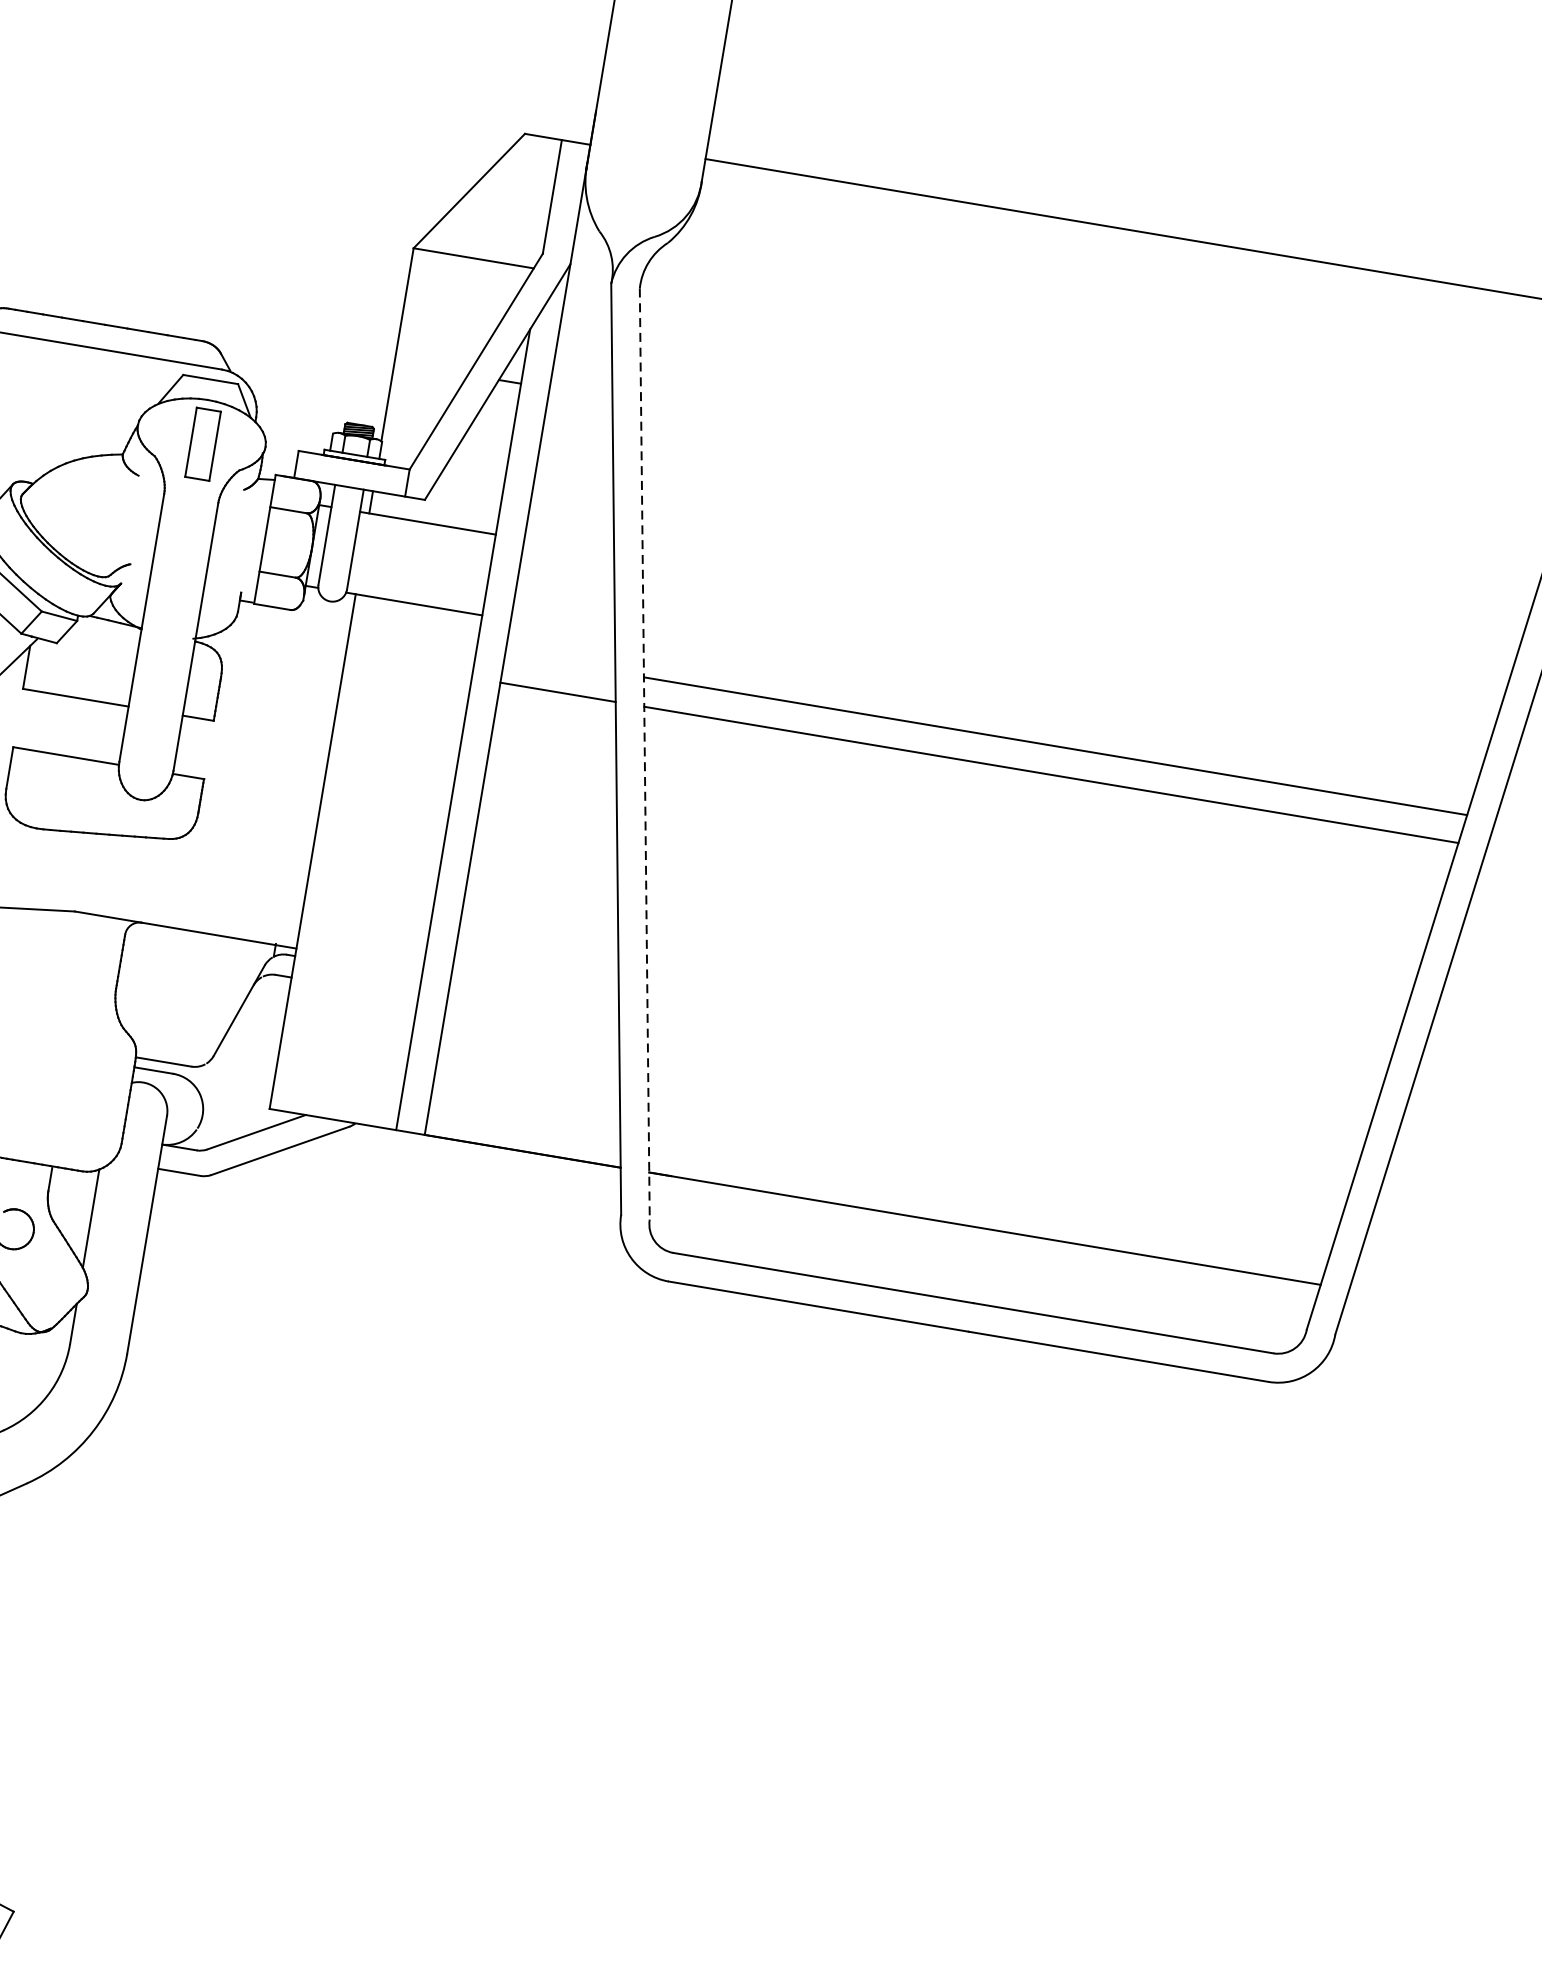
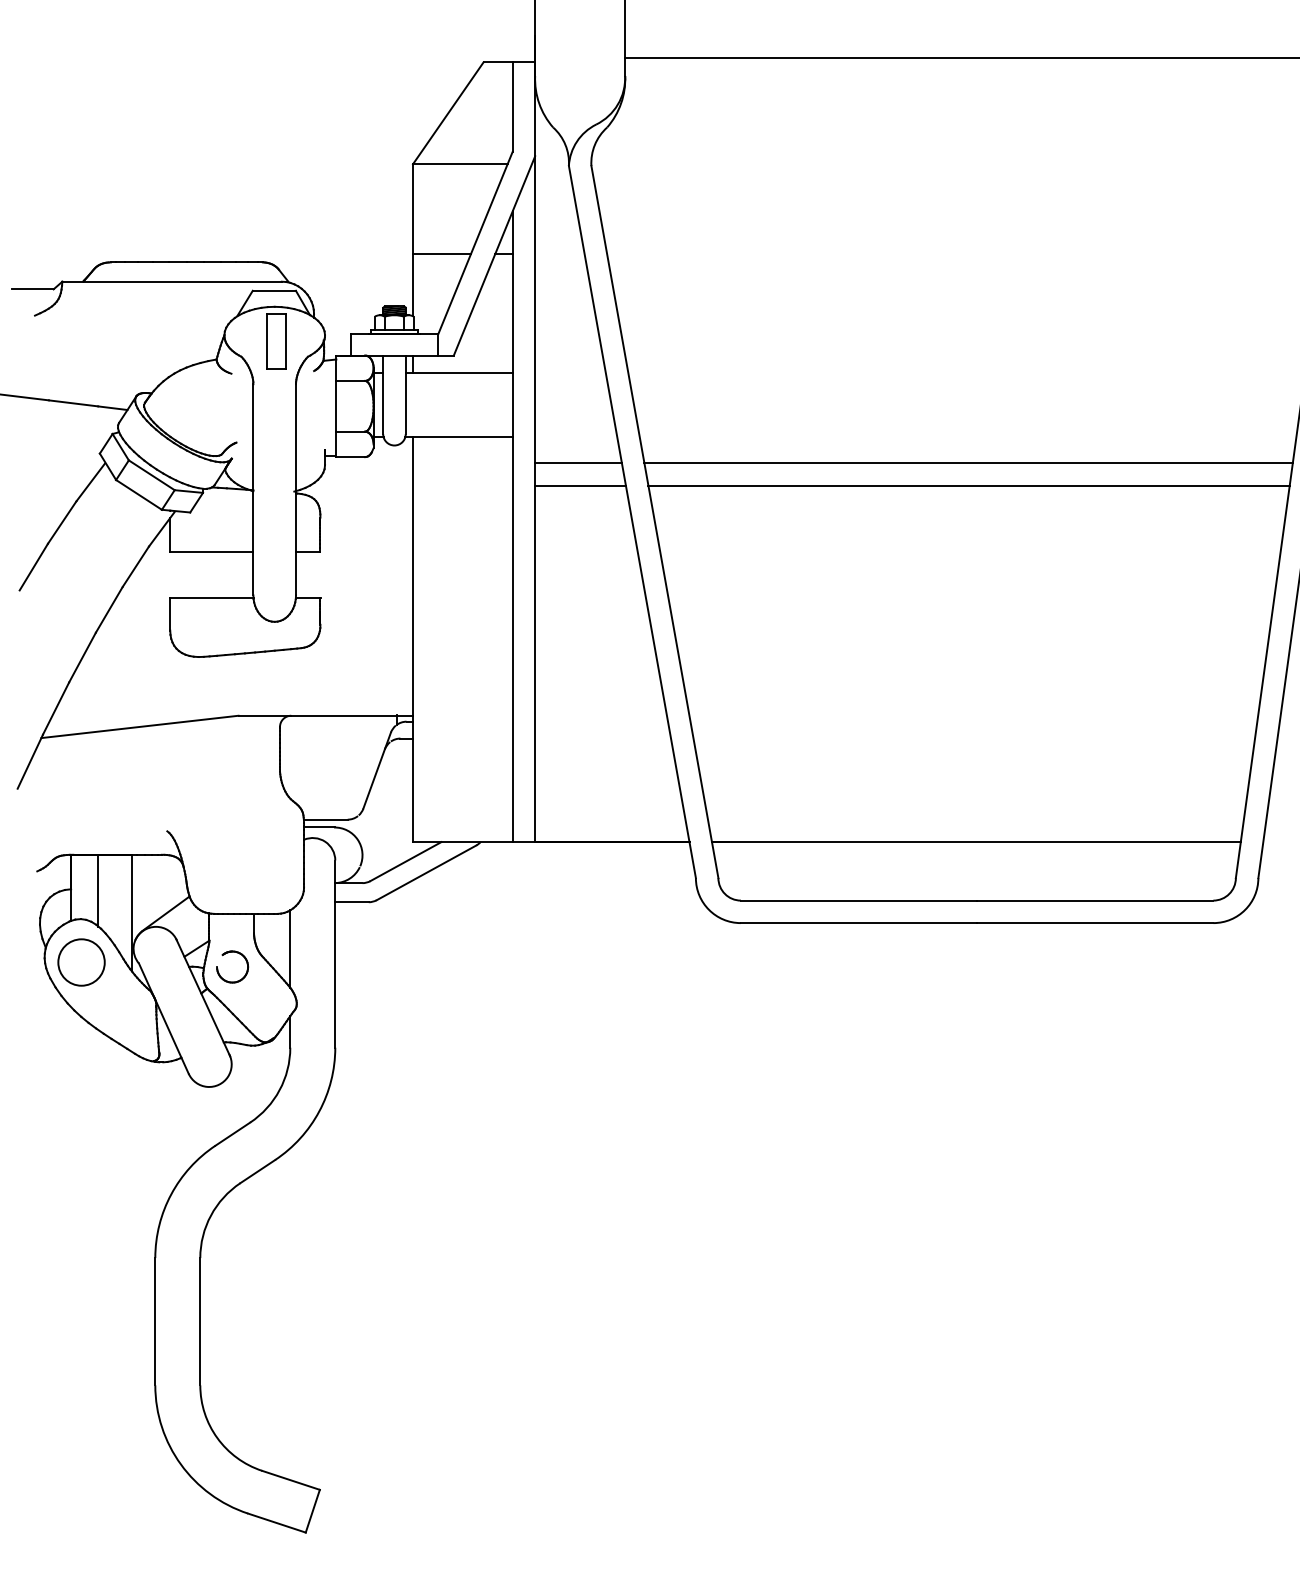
line: (430, 368) -> (441, 254), added
line: (560, 663) -> (578, 463), added
line: (644, 754) -> (654, 522), dashed -> solid

